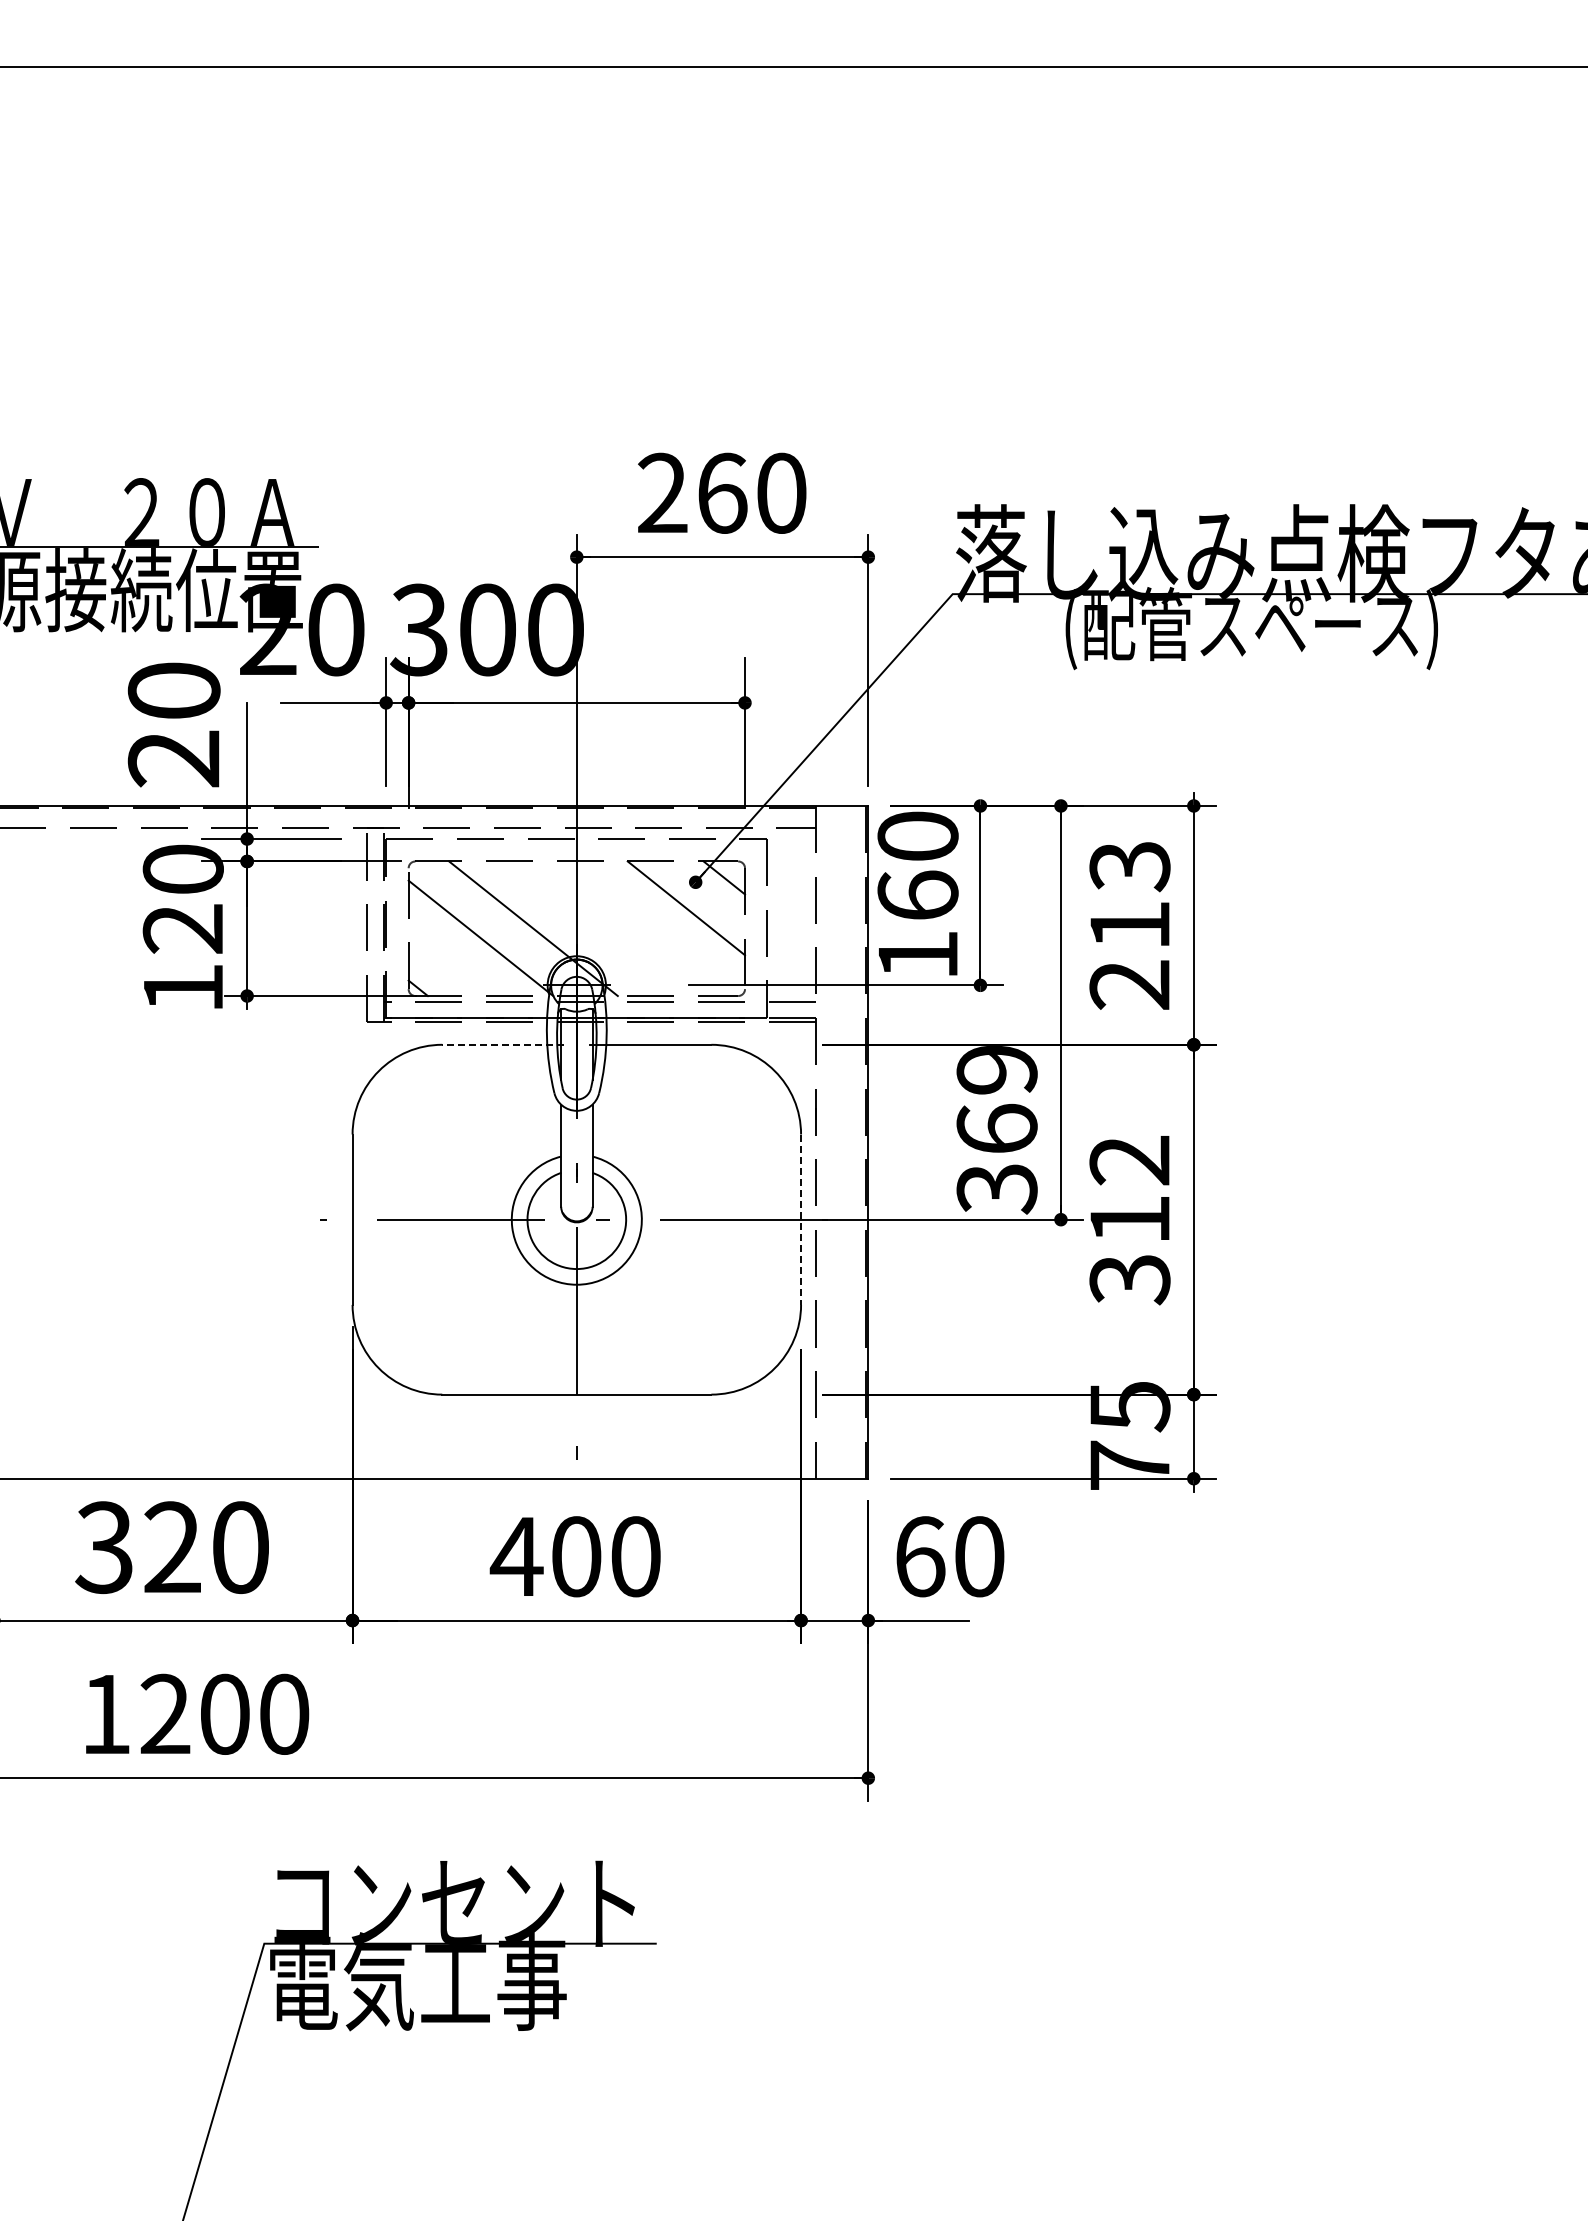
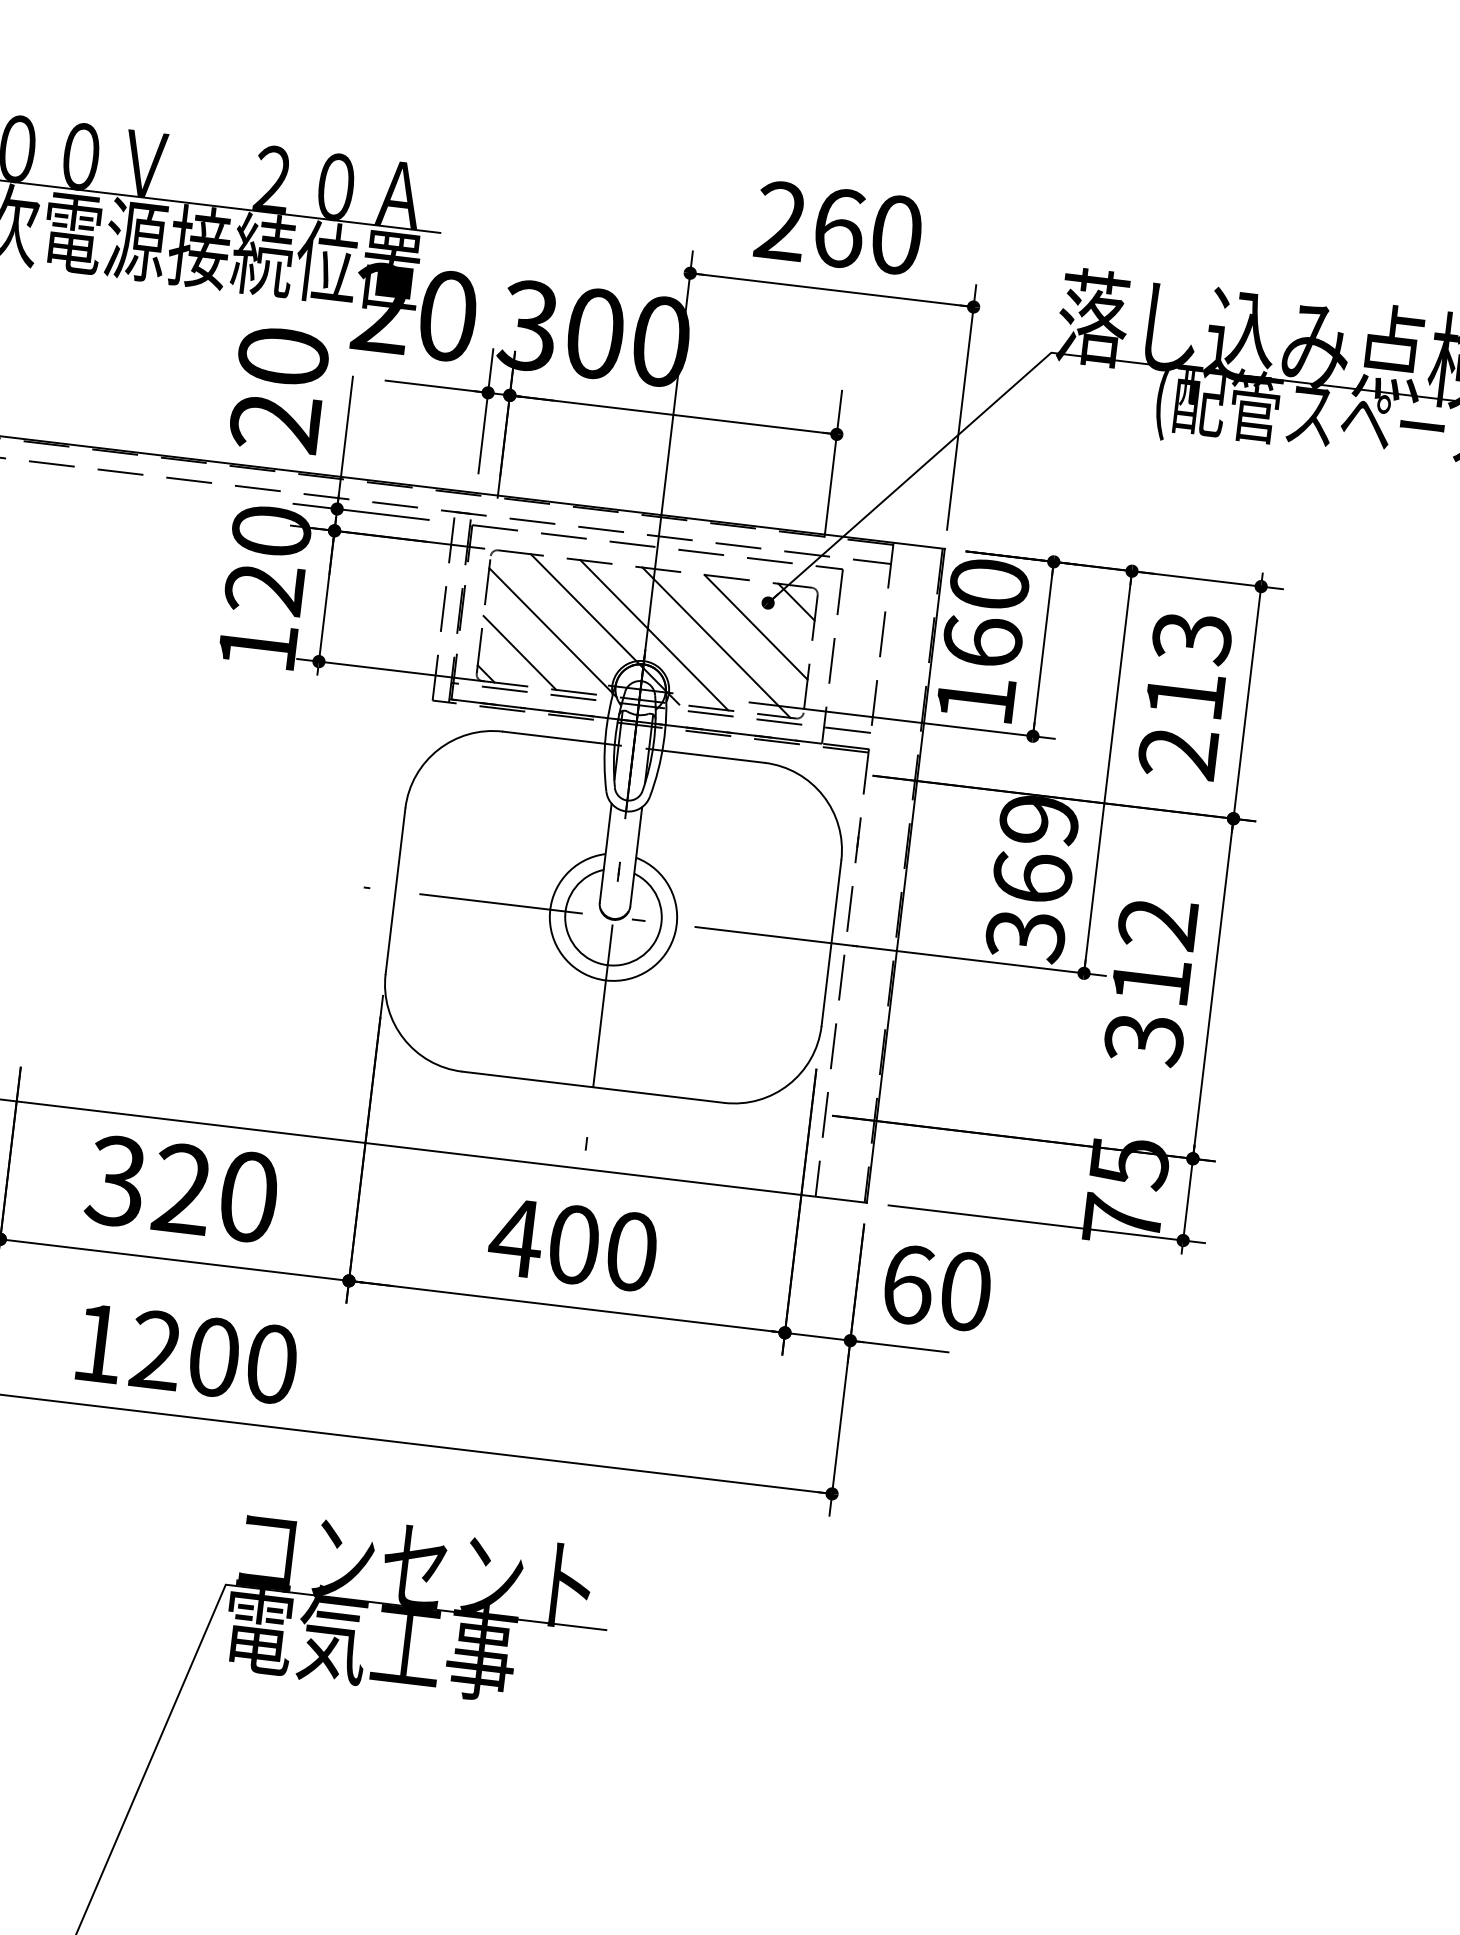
line: (584, 928) -> (654, 635), added
line: (647, 928) -> (715, 642), added
line: (449, 962) -> (519, 652), added
line: (502, 1044) -> (561, 738), dashed -> solid
line: (801, 1220) -> (831, 944), dashed -> solid

